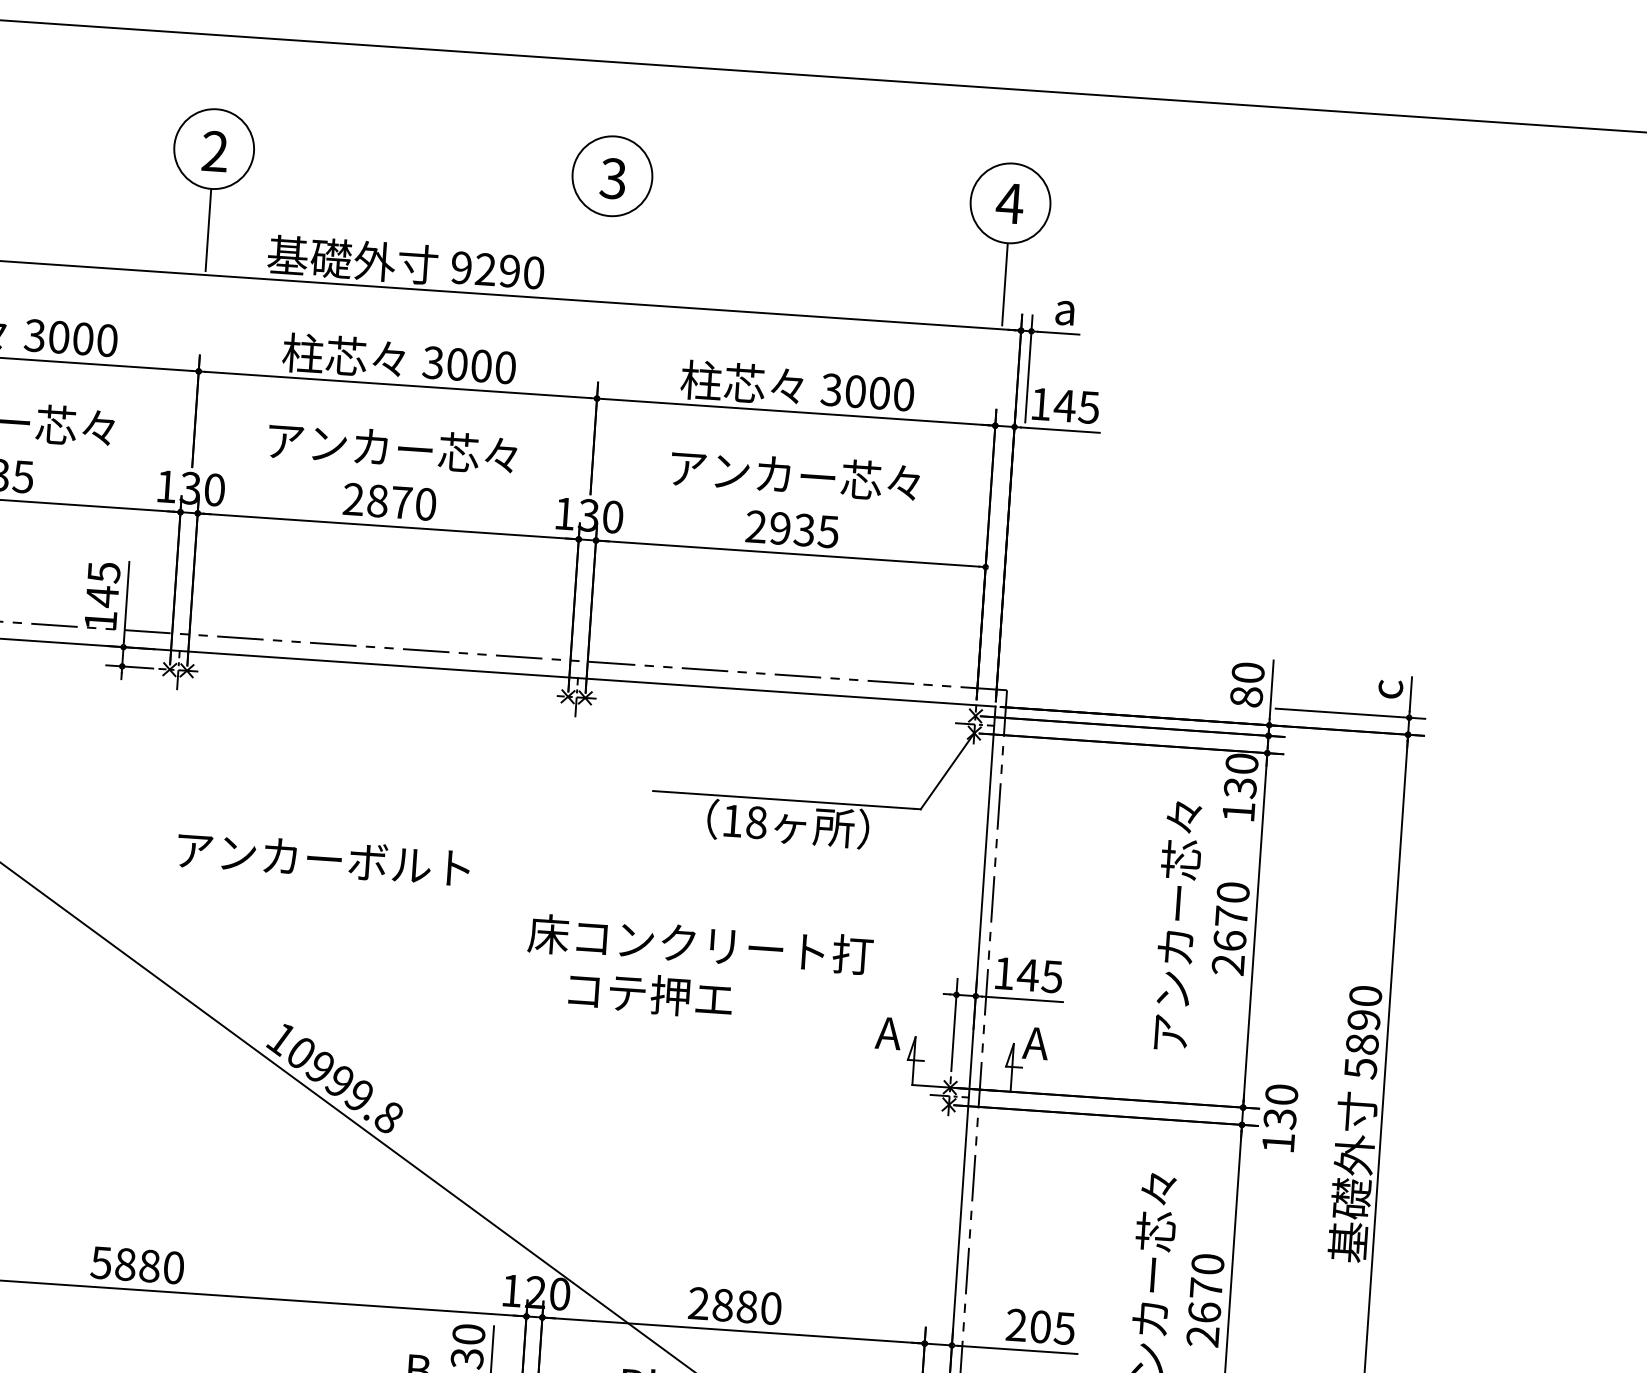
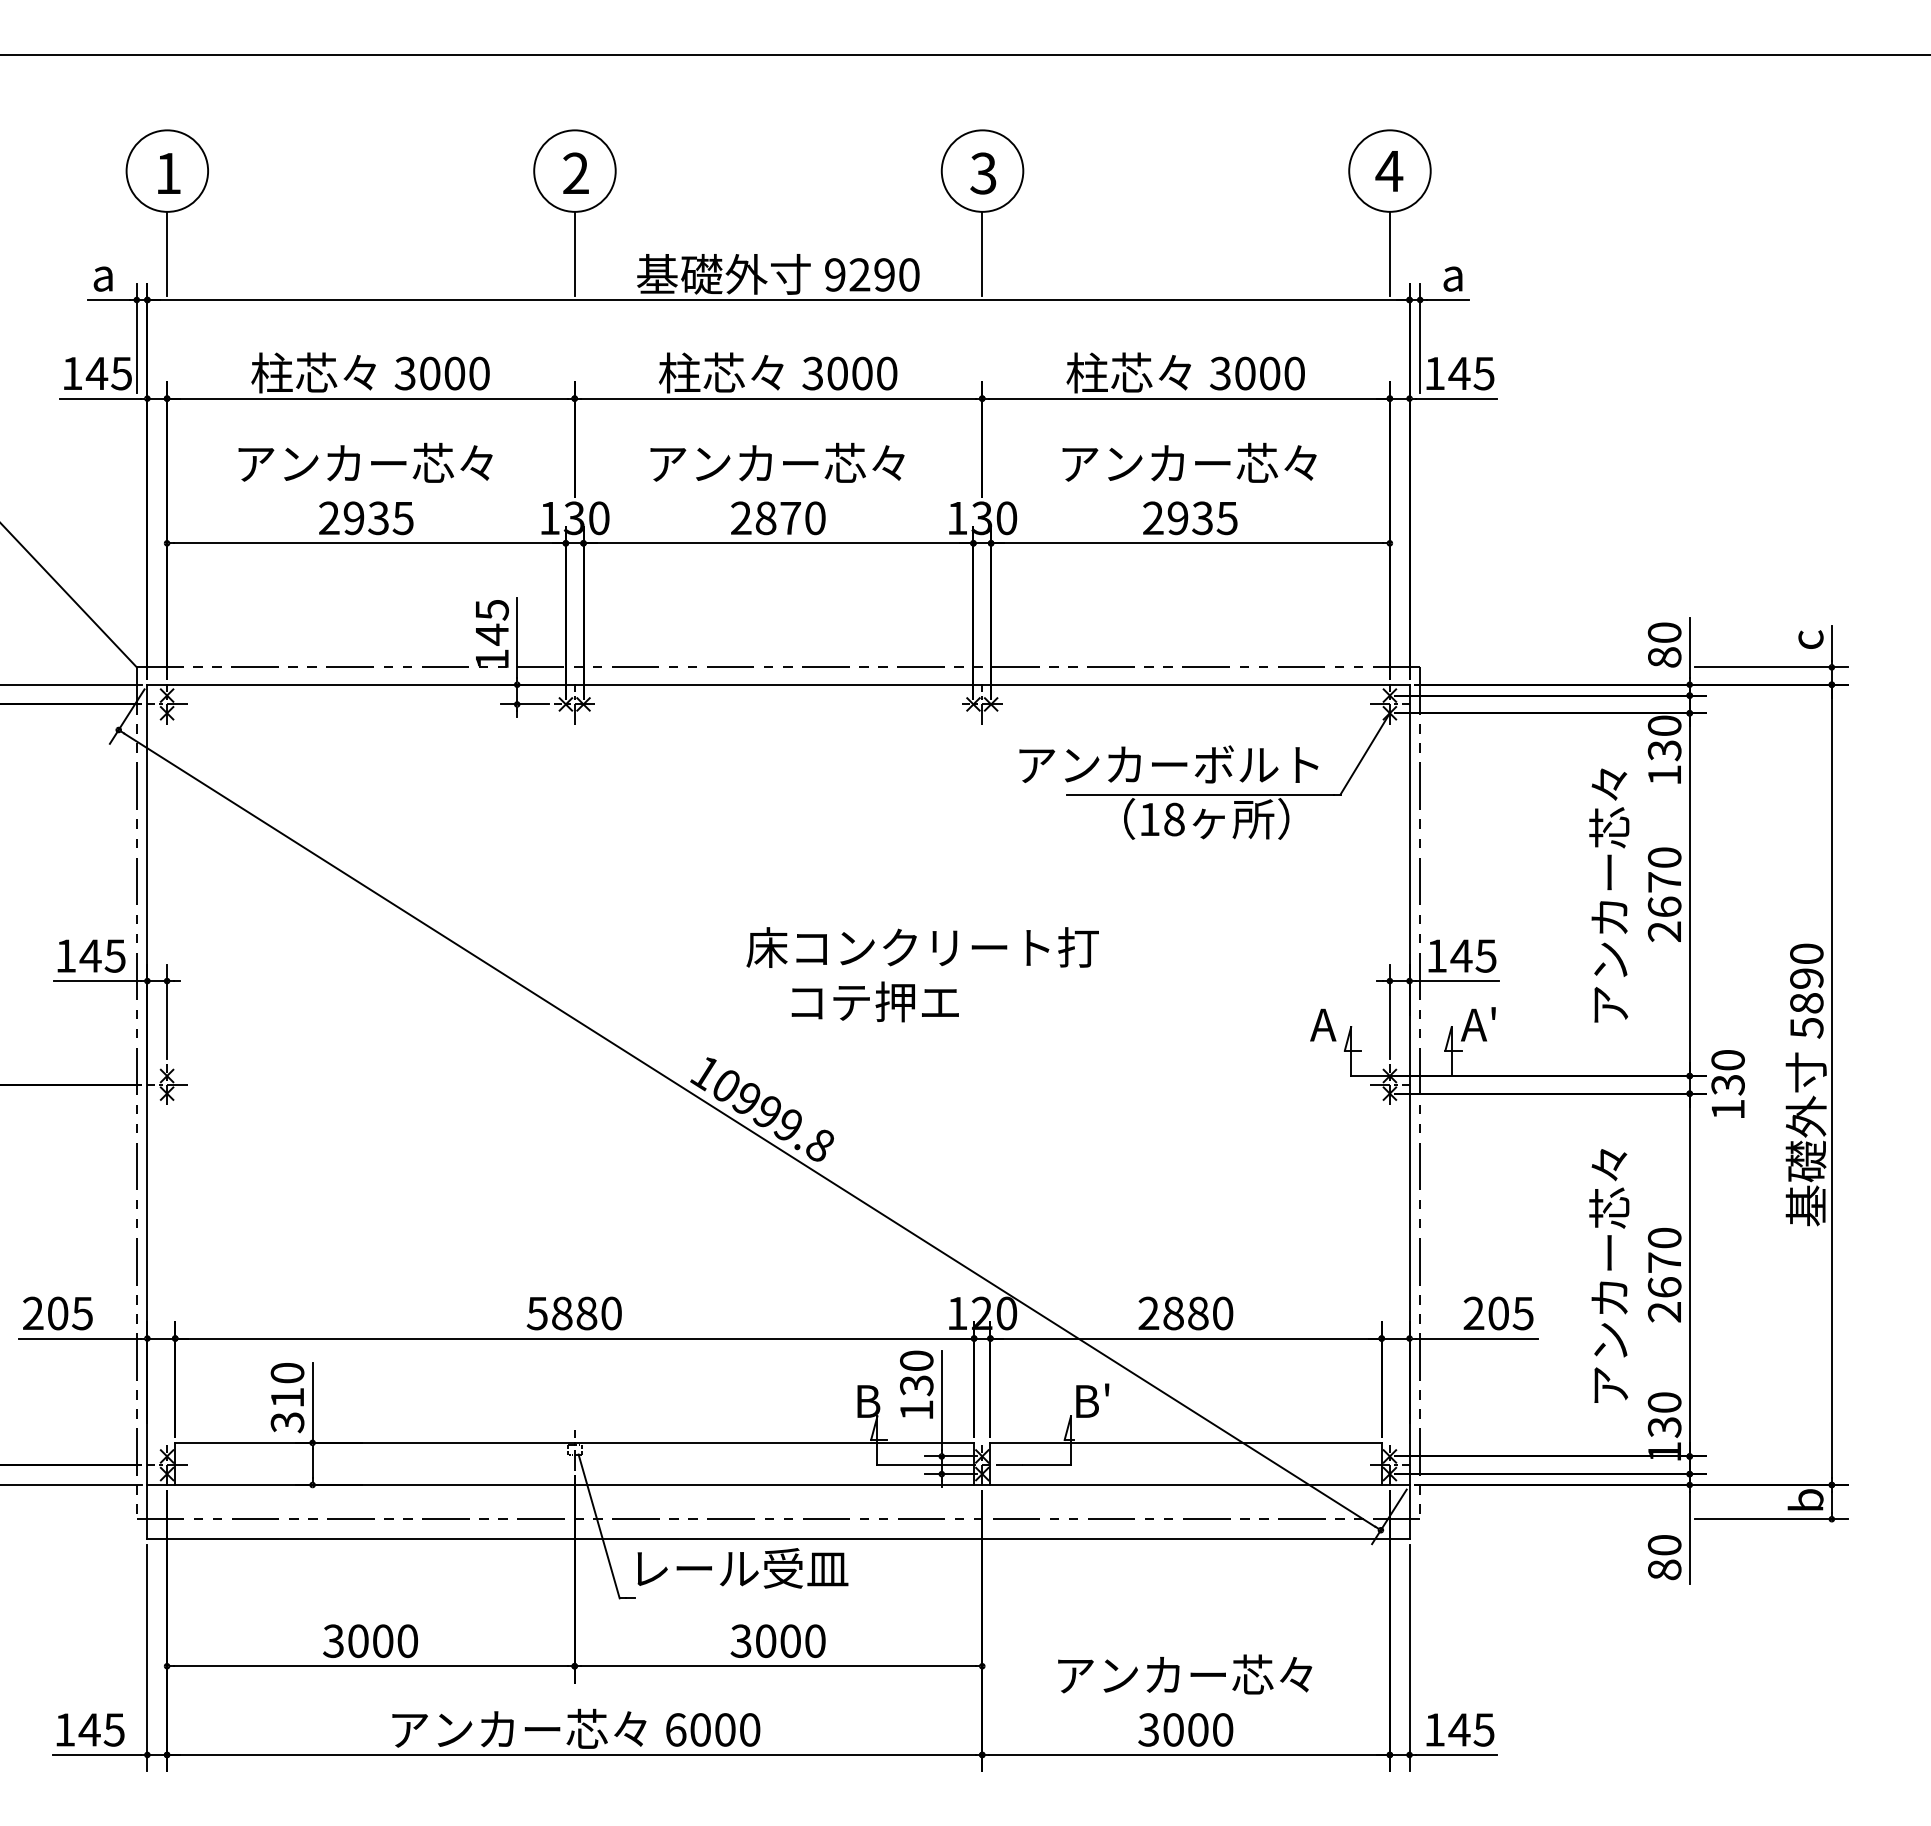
line: (606, 256) -> (982, 253), added
text: (323, 858) -> (1168, 764), moved
text: (698, 970) -> (922, 974), moved
text: (1055, 1033) -> (1493, 1013), A -> A'

